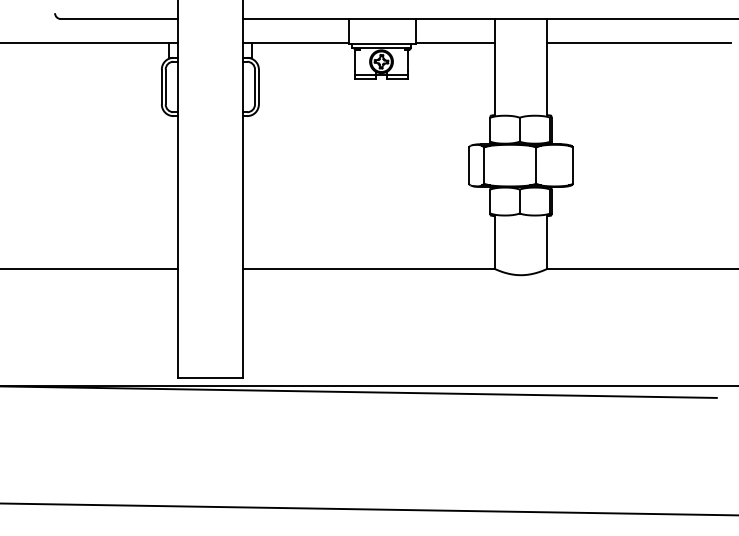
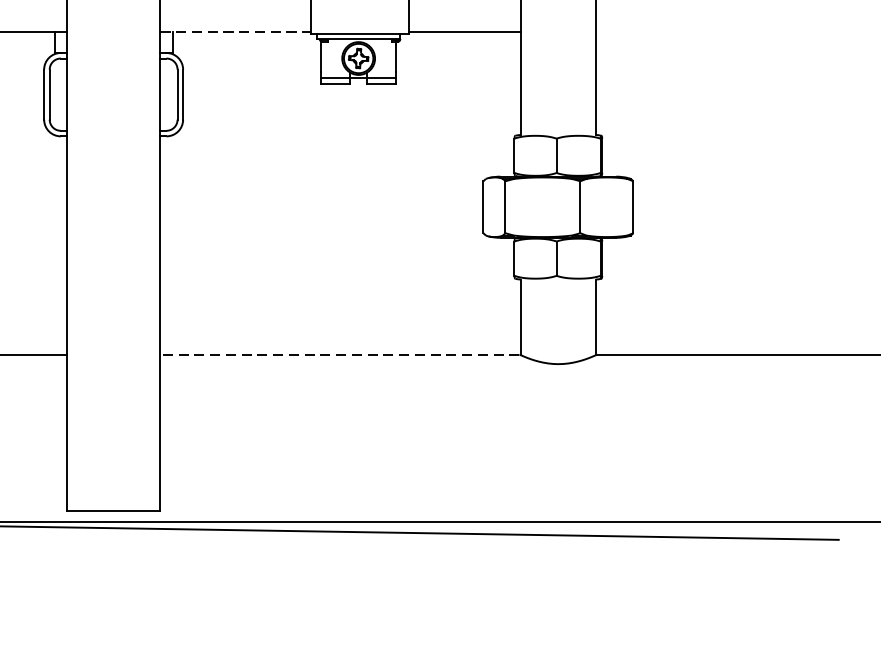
line: (295, 43) -> (235, 32), solid -> dashed
line: (638, 43) -> (726, 32), removed
line: (367, 268) -> (338, 354), solid -> dashed

